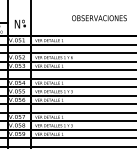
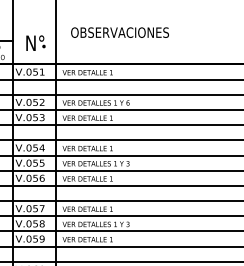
text: (99, 18) -> (120, 33), moved

